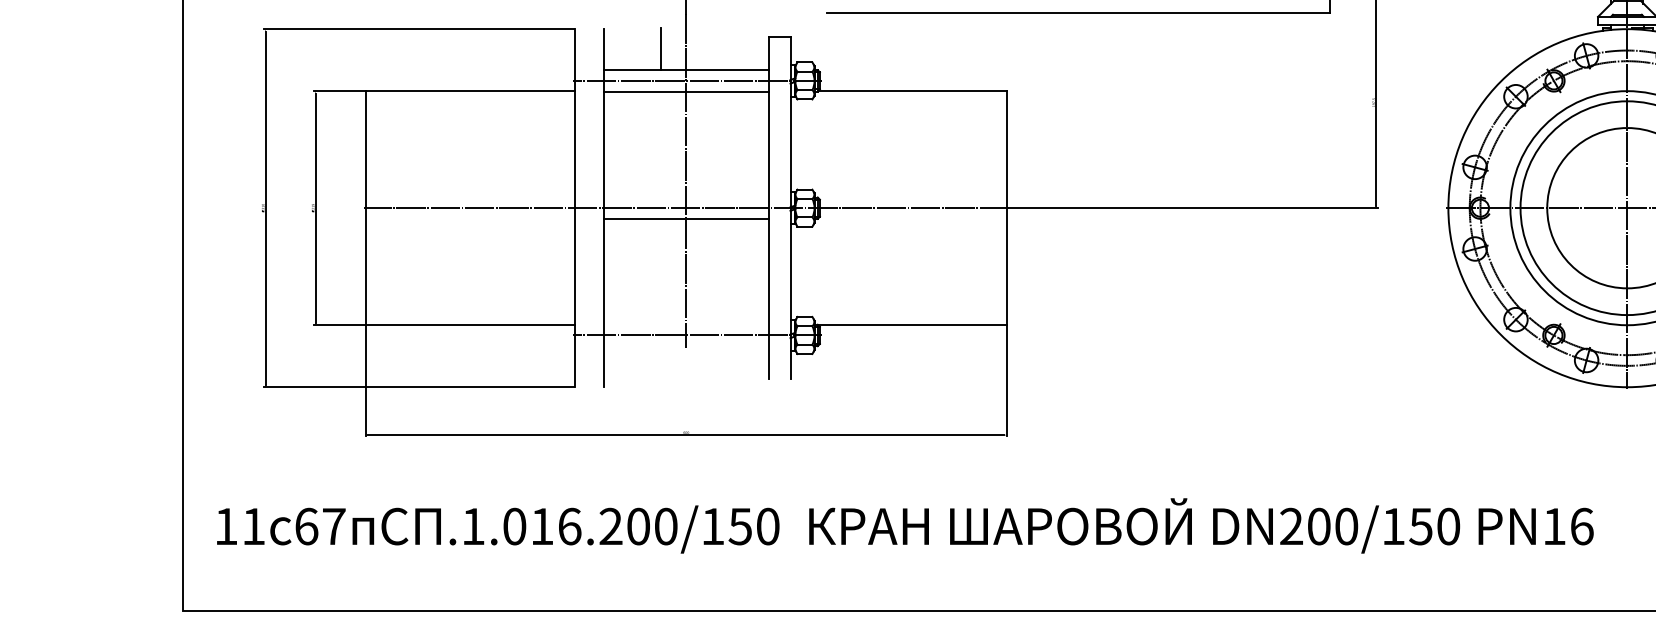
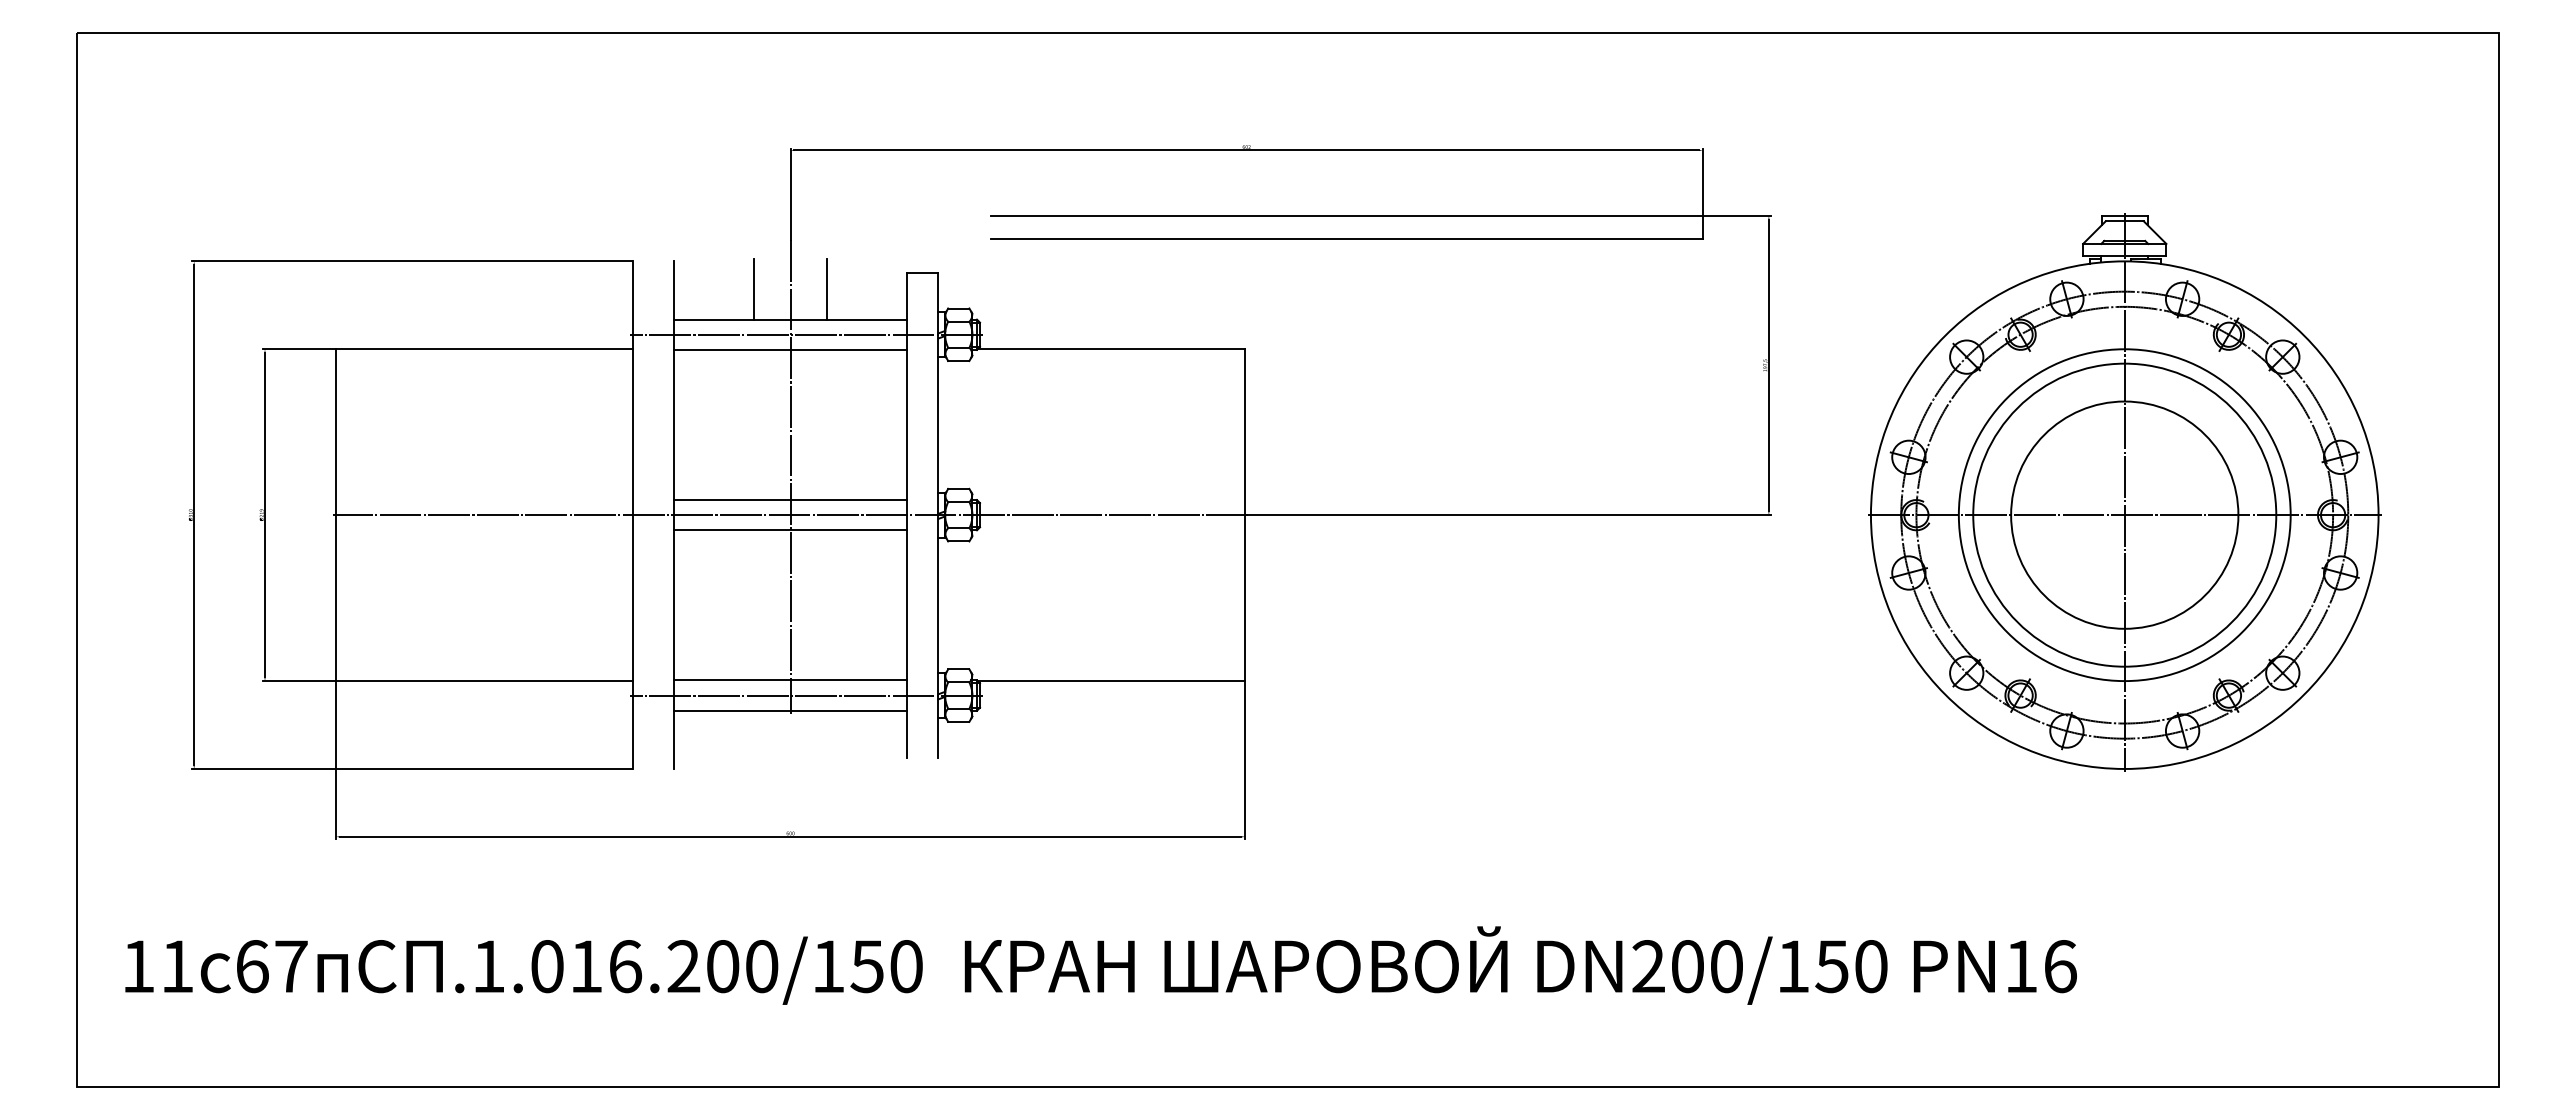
line: (711, 49) -> (826, 289), added
line: (686, 197) -> (790, 500), added
line: (686, 324) -> (790, 680), added
line: (686, 345) -> (790, 710), added

